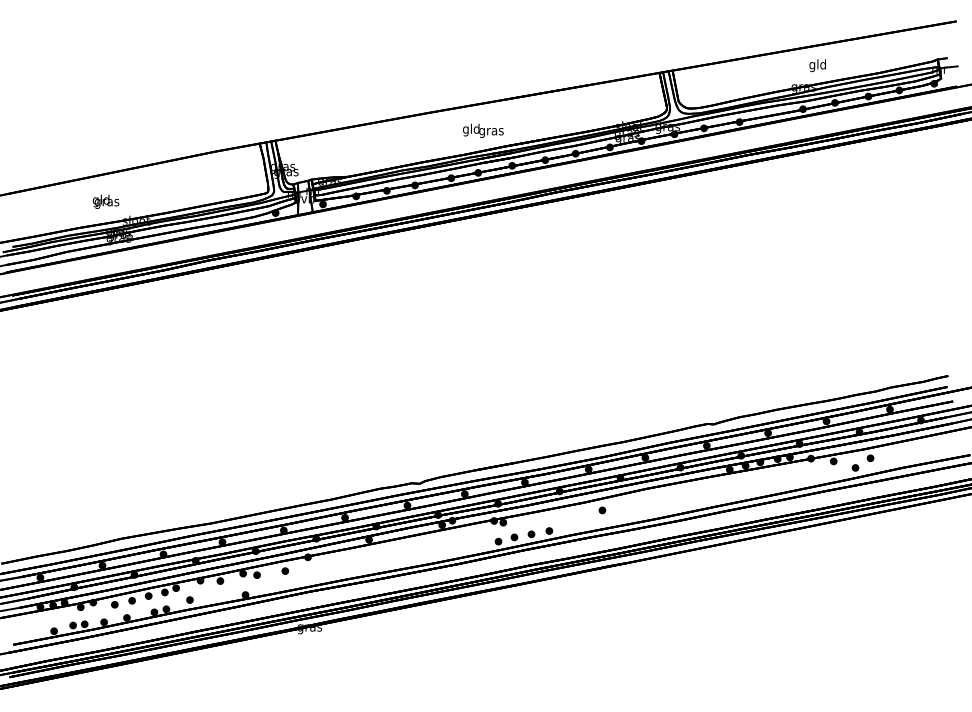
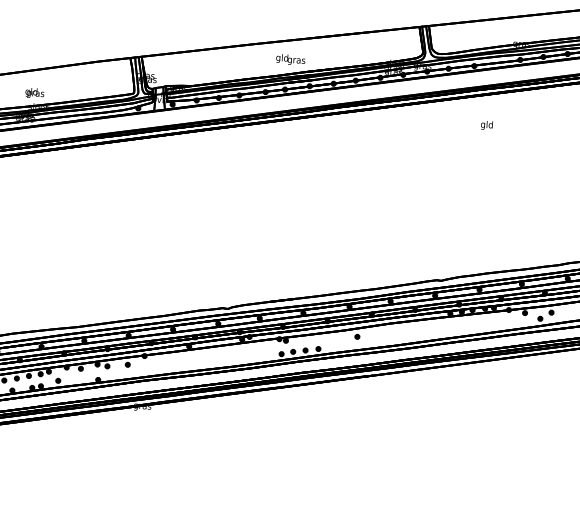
text: (817, 65) -> (486, 125), moved
text: (106, 201) -> (35, 93), moved

